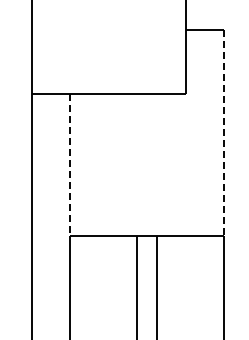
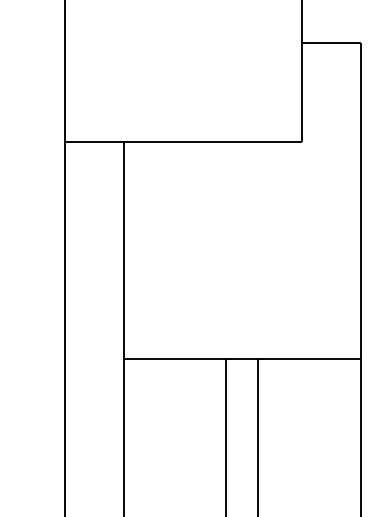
line: (224, 132) -> (361, 200), dashed -> solid
line: (70, 164) -> (124, 249), dashed -> solid

